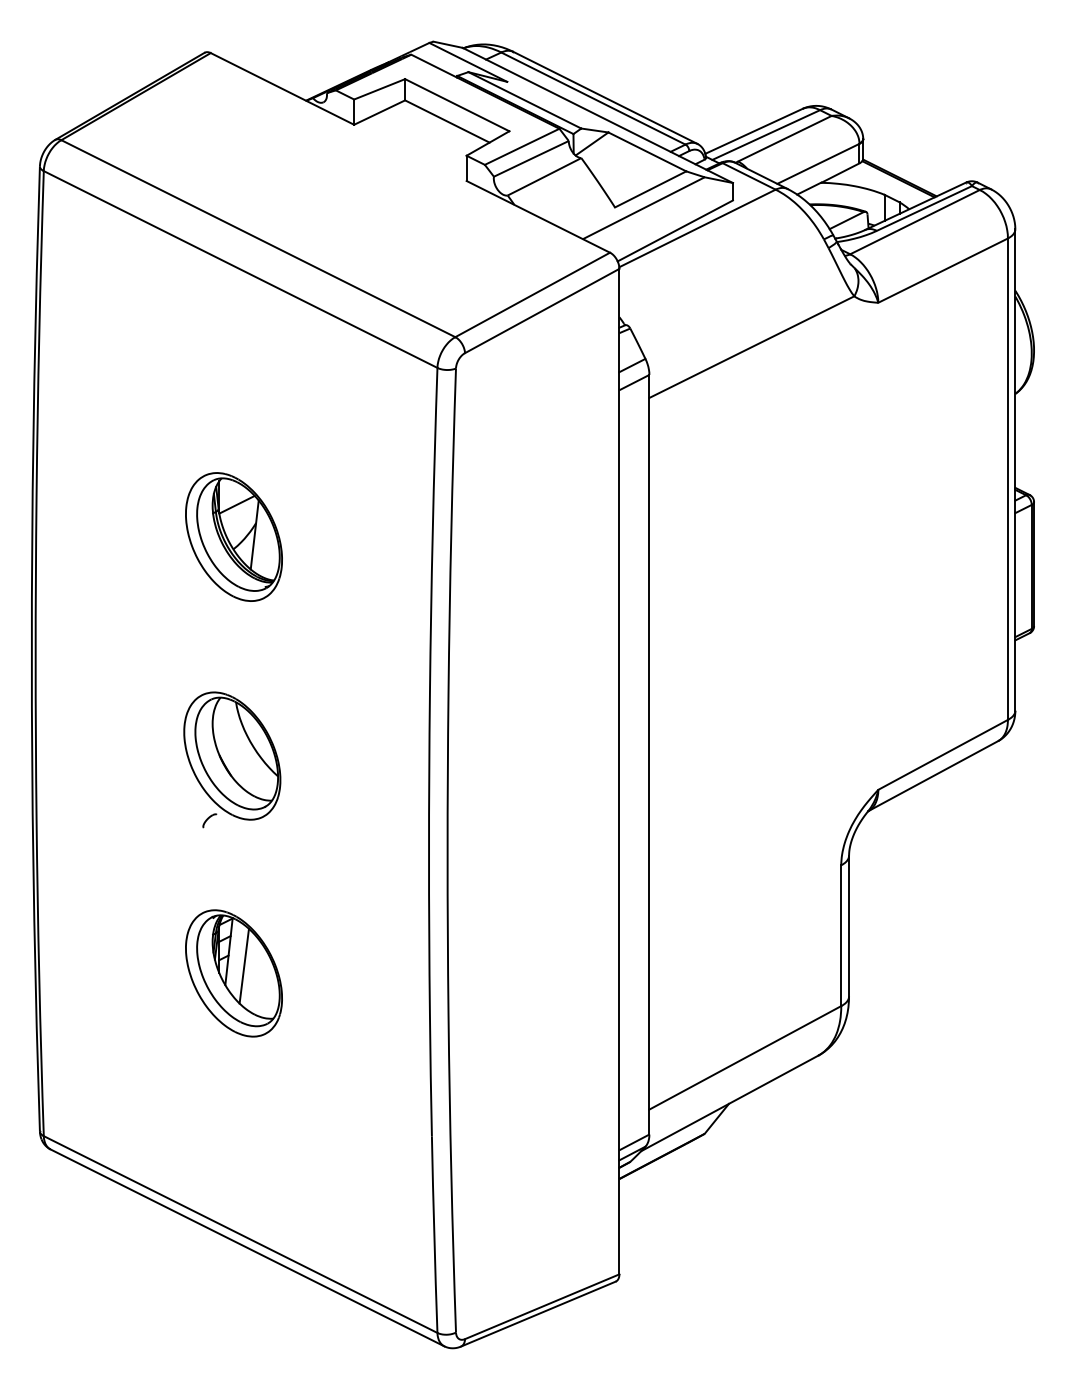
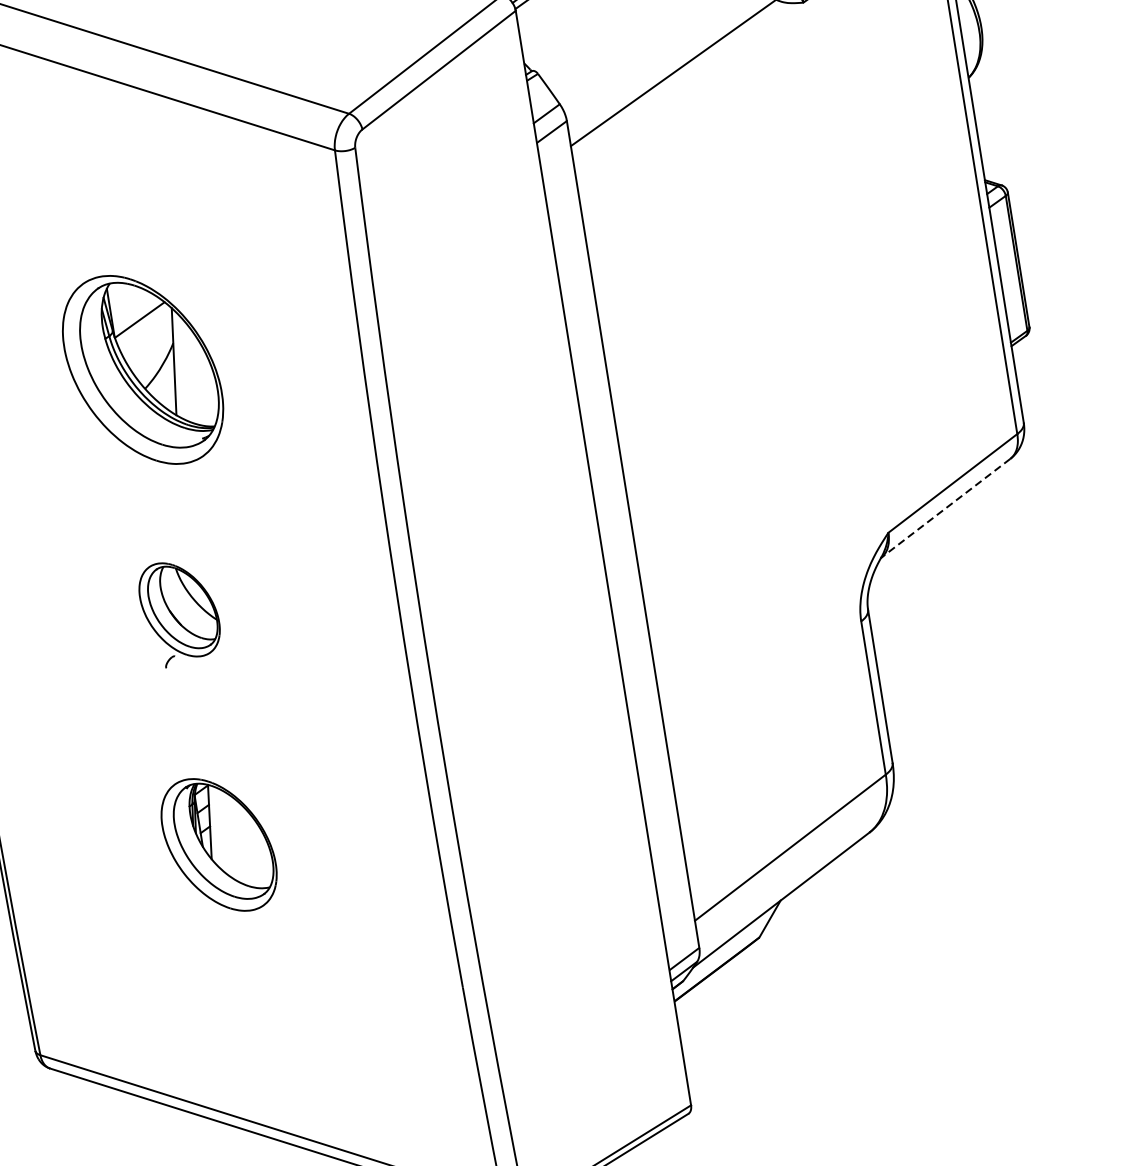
part: (233, 536) -> (142, 369), size x1.4
part: (232, 759) -> (180, 612), size x0.7
line: (933, 776) -> (946, 508), solid -> dashed
line: (243, 965) -> (228, 834), removed

